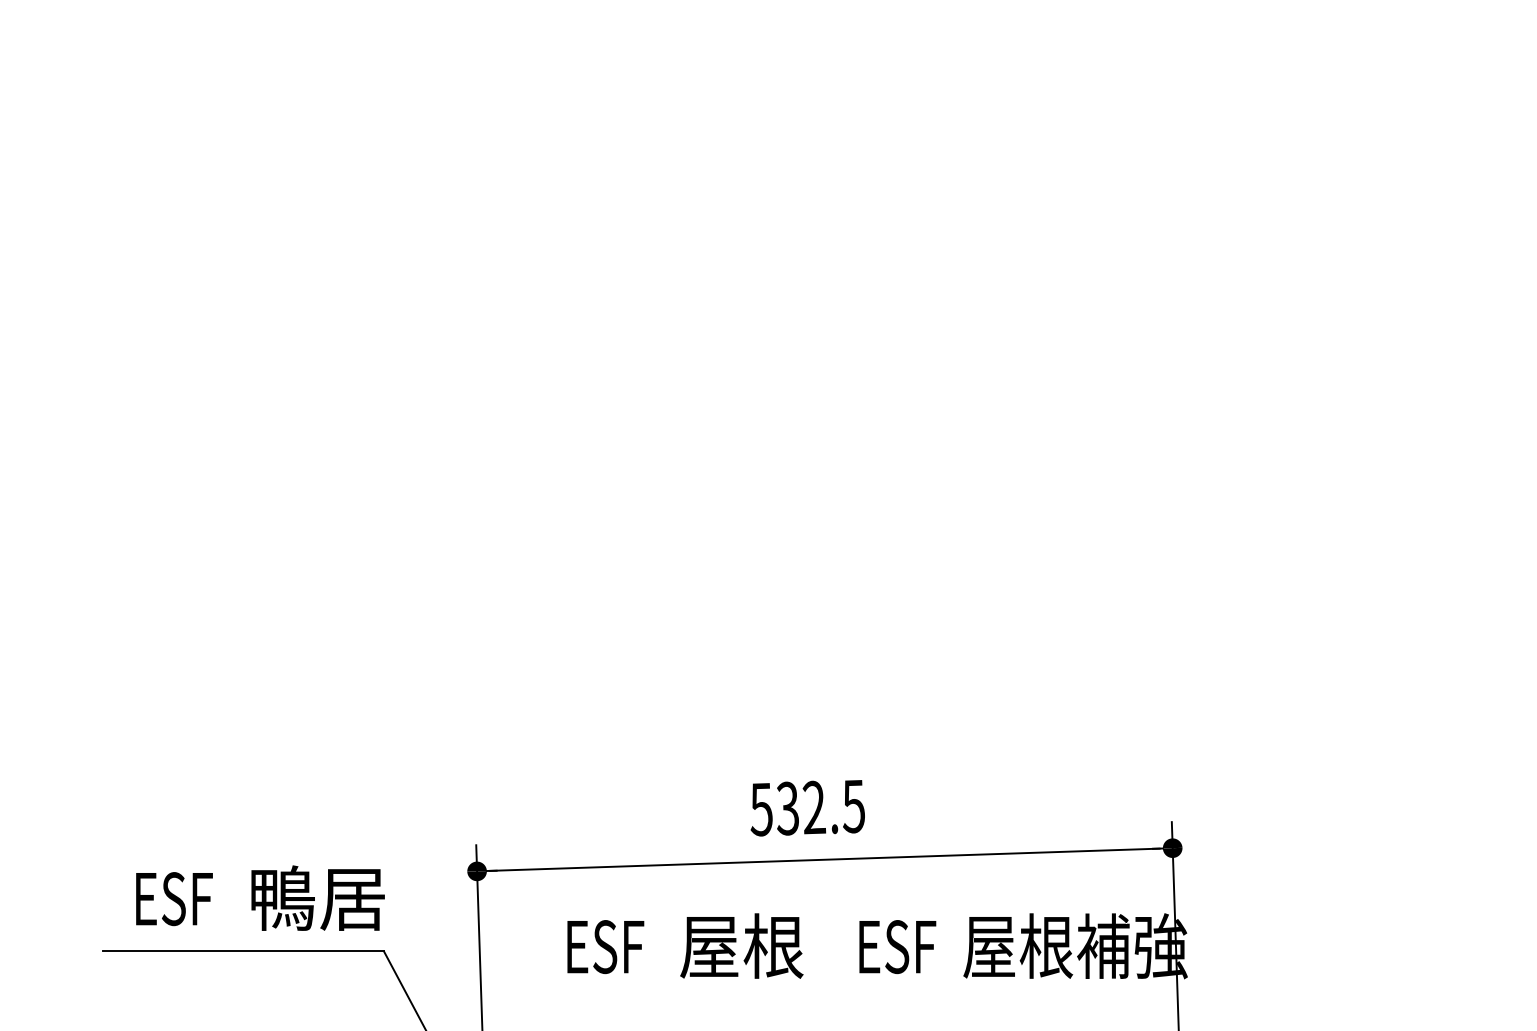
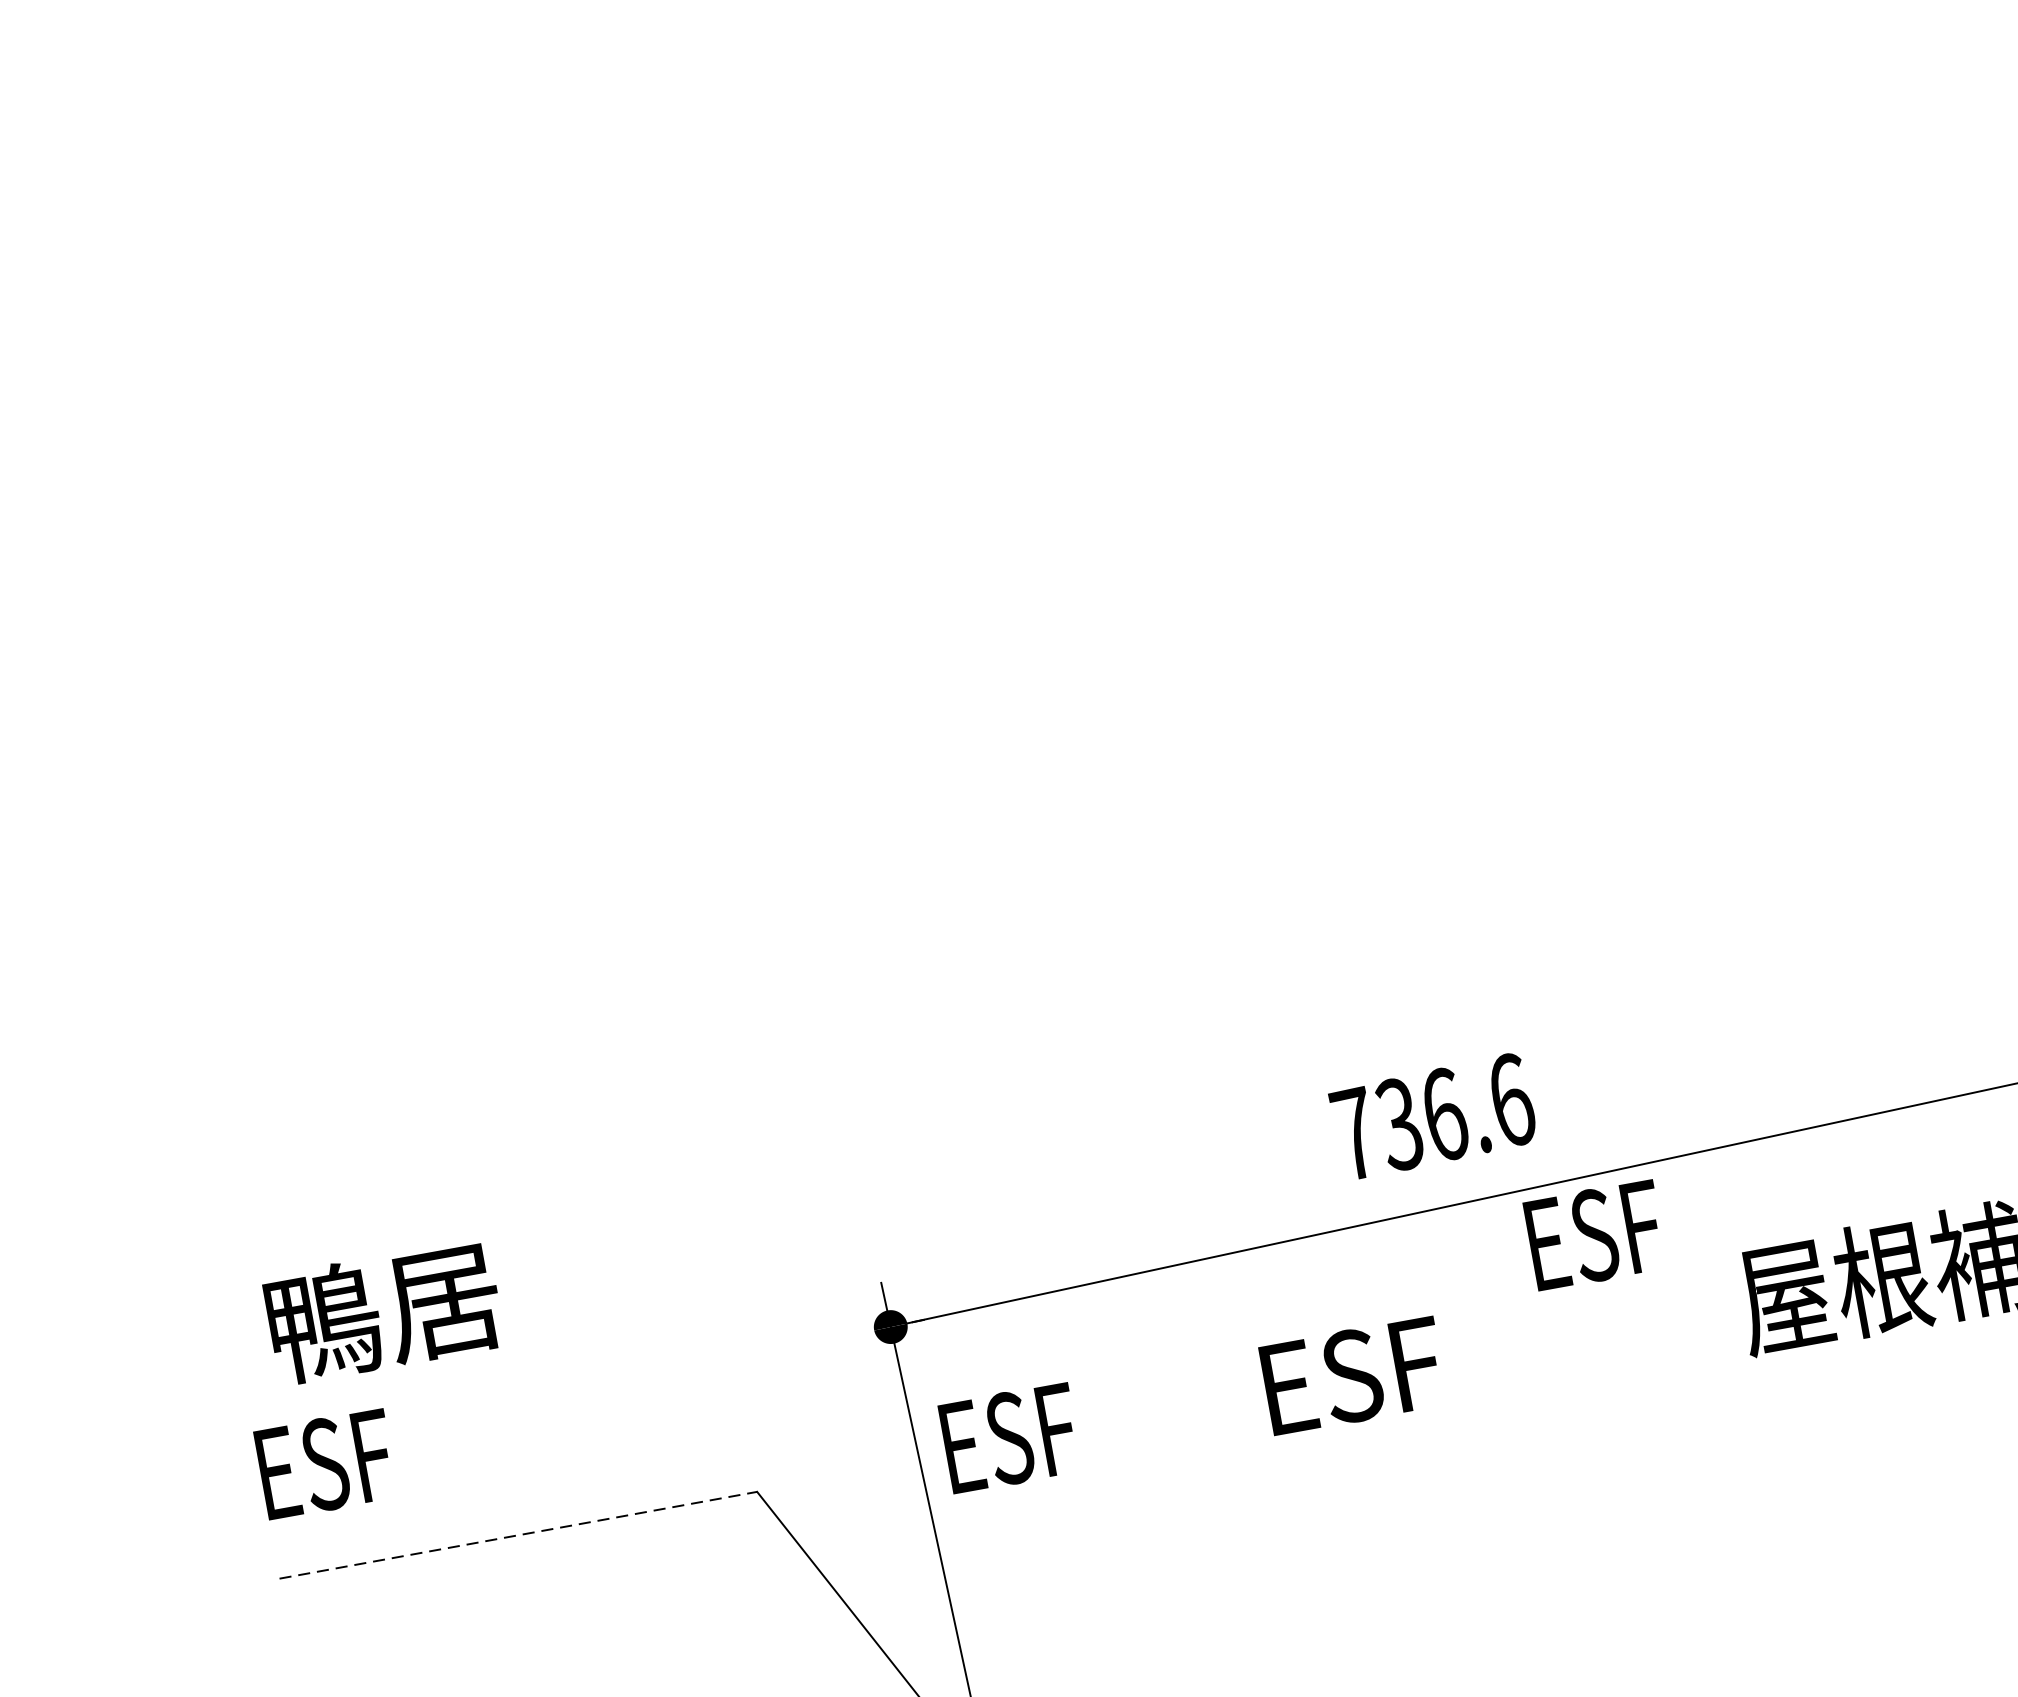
text: (807, 807) -> (1432, 1116), 532.5 -> 736.6
text: (317, 897) -> (382, 1310), moved
text: (174, 899) -> (326, 1464), moved
text: (741, 945) -> (1363, 1371), 屋根 -> ESF
text: (605, 947) -> (1010, 1439), moved
text: (897, 947) -> (1595, 1236), moved
line: (244, 951) -> (520, 1535), solid -> dashed

